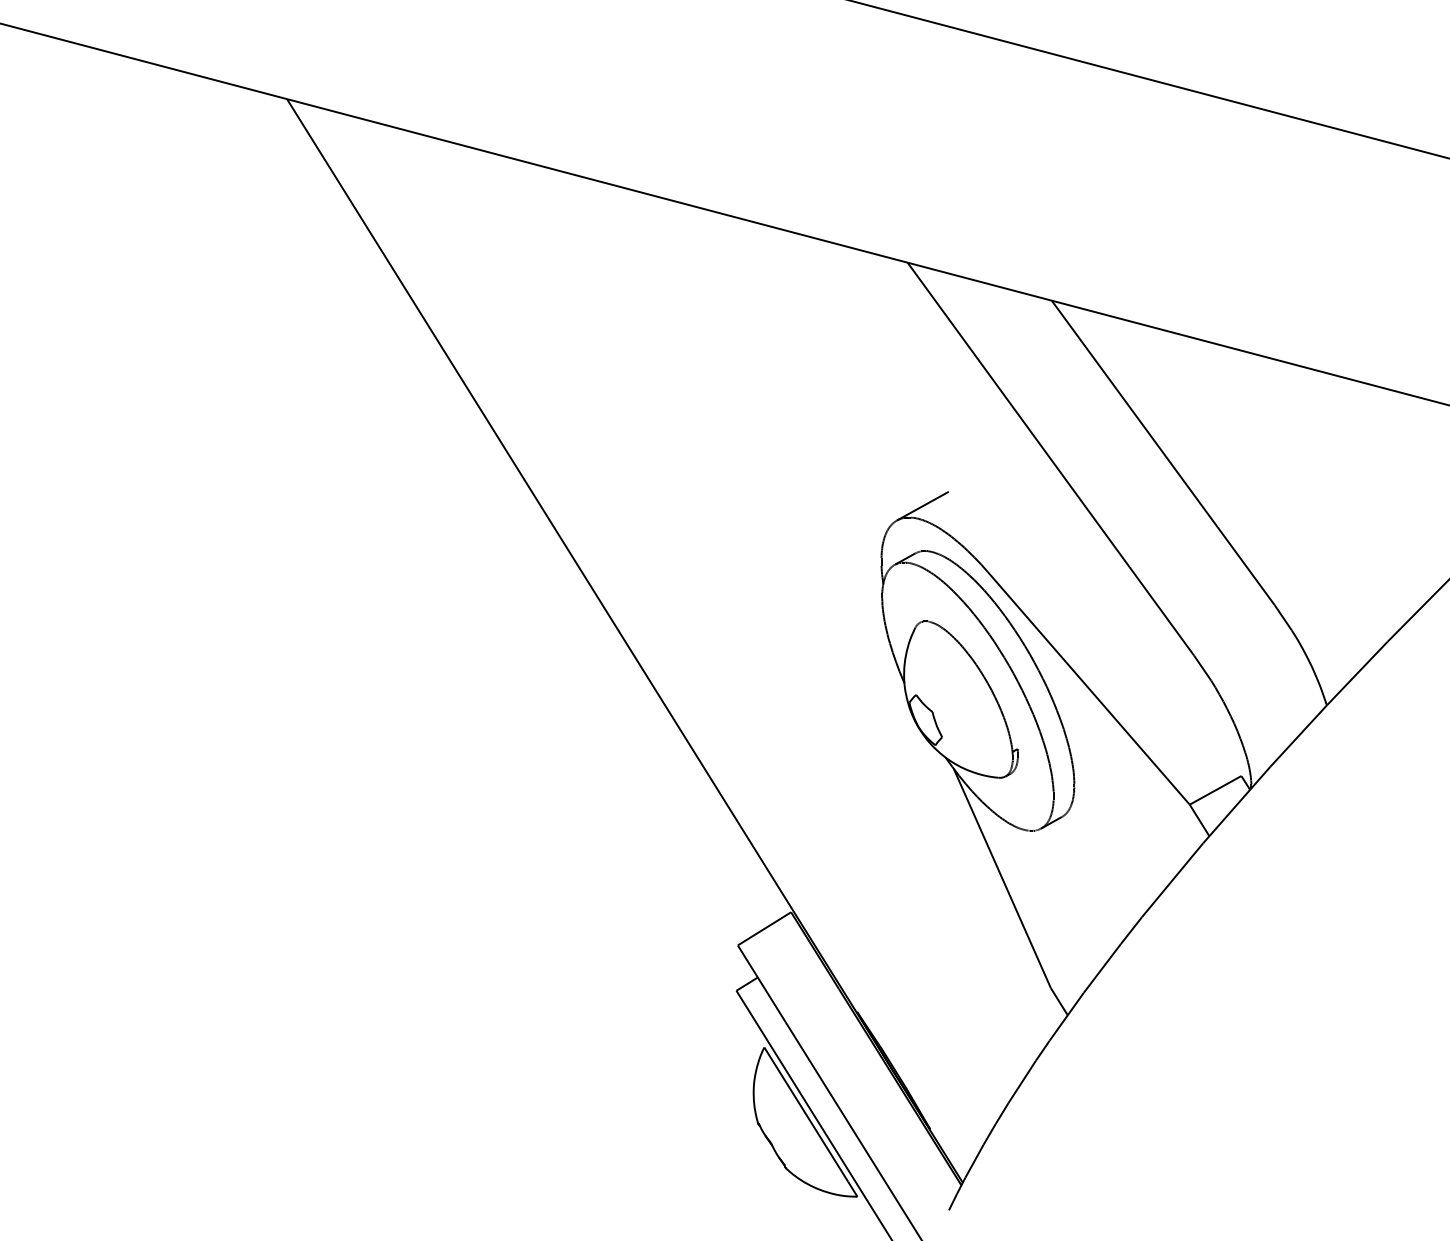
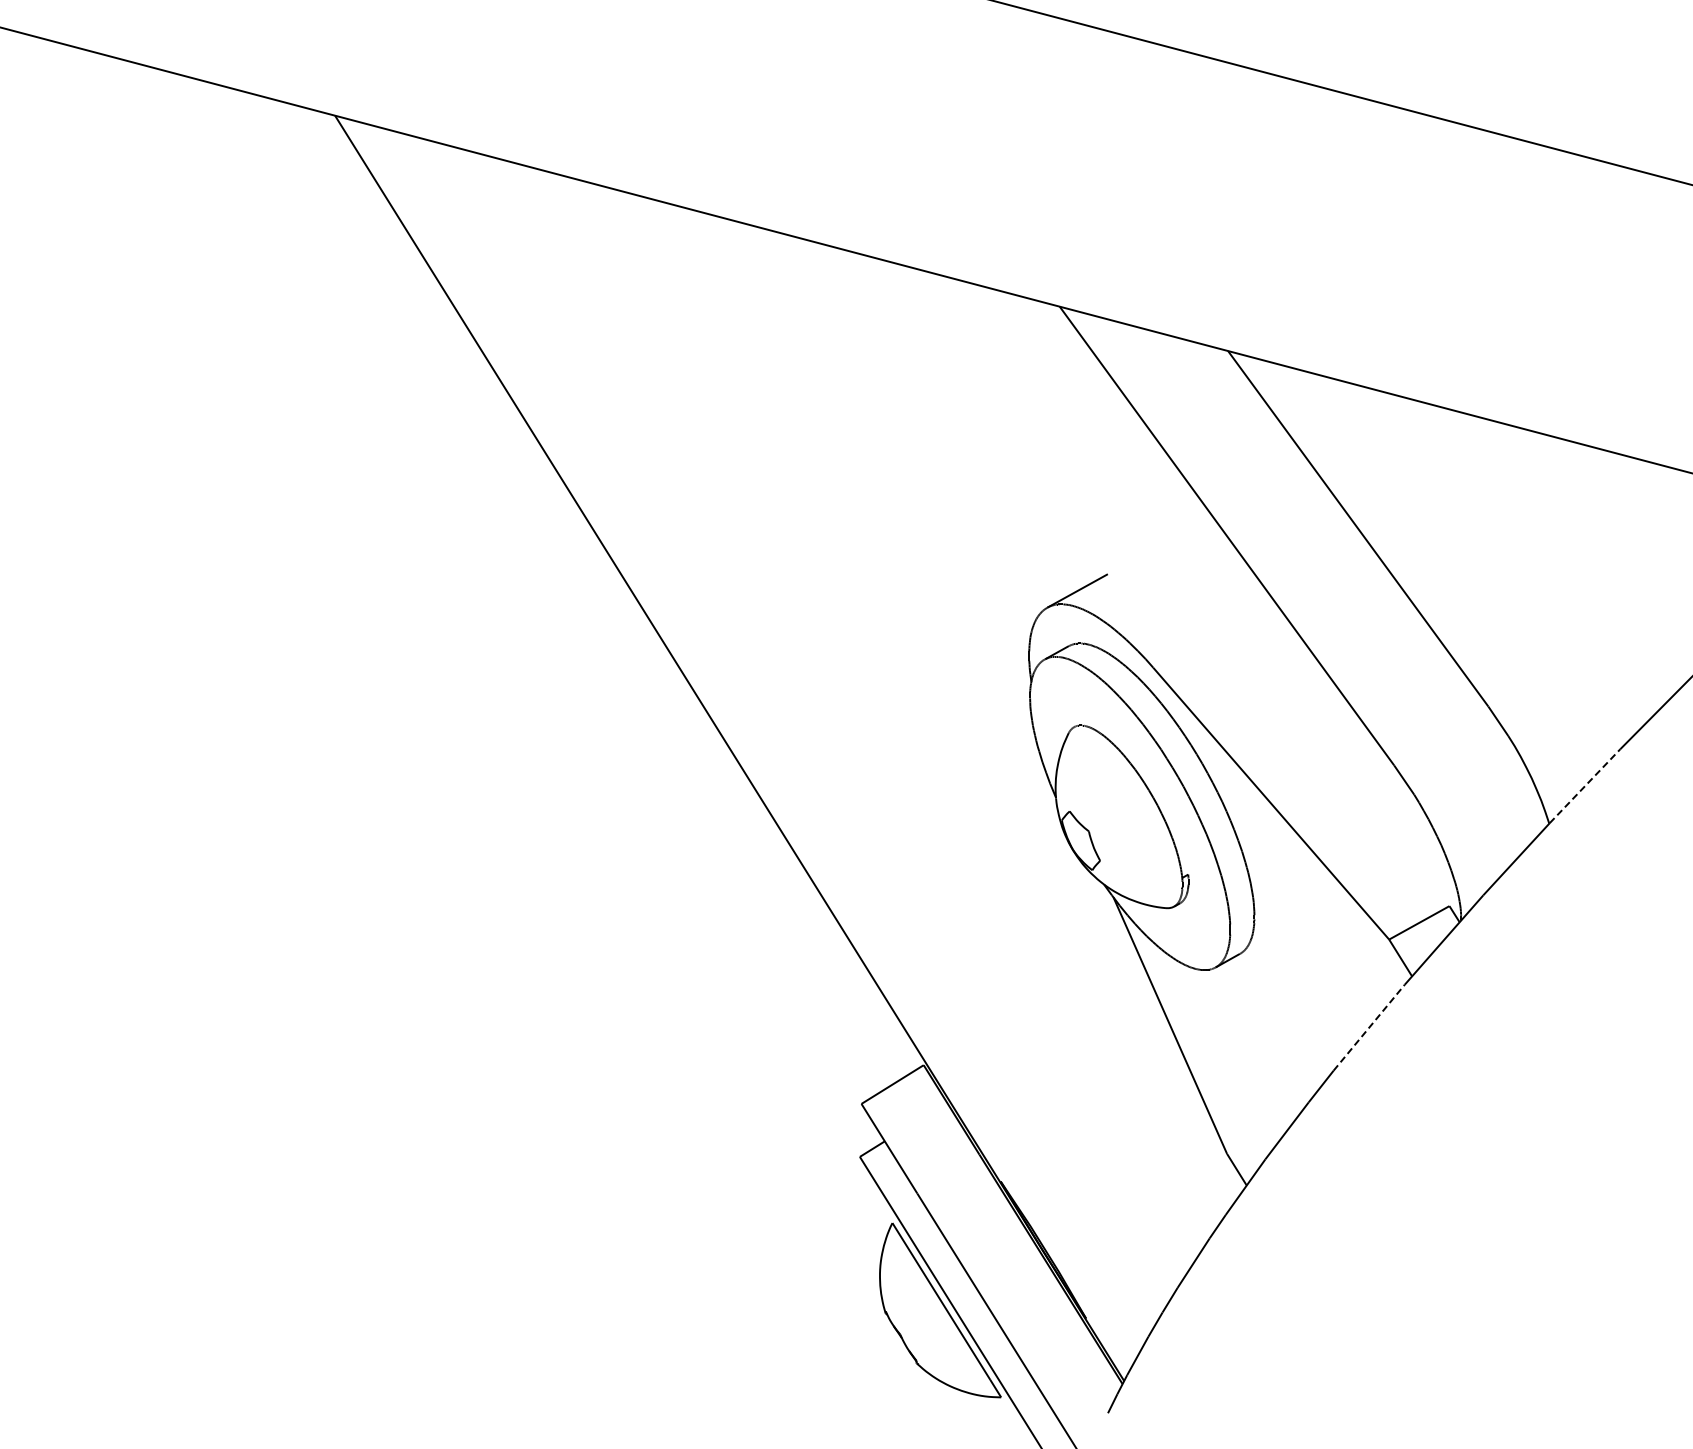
line: (1357, 672) -> (1585, 785), solid -> dashed
line: (1172, 879) -> (1369, 1027), solid -> dashed

